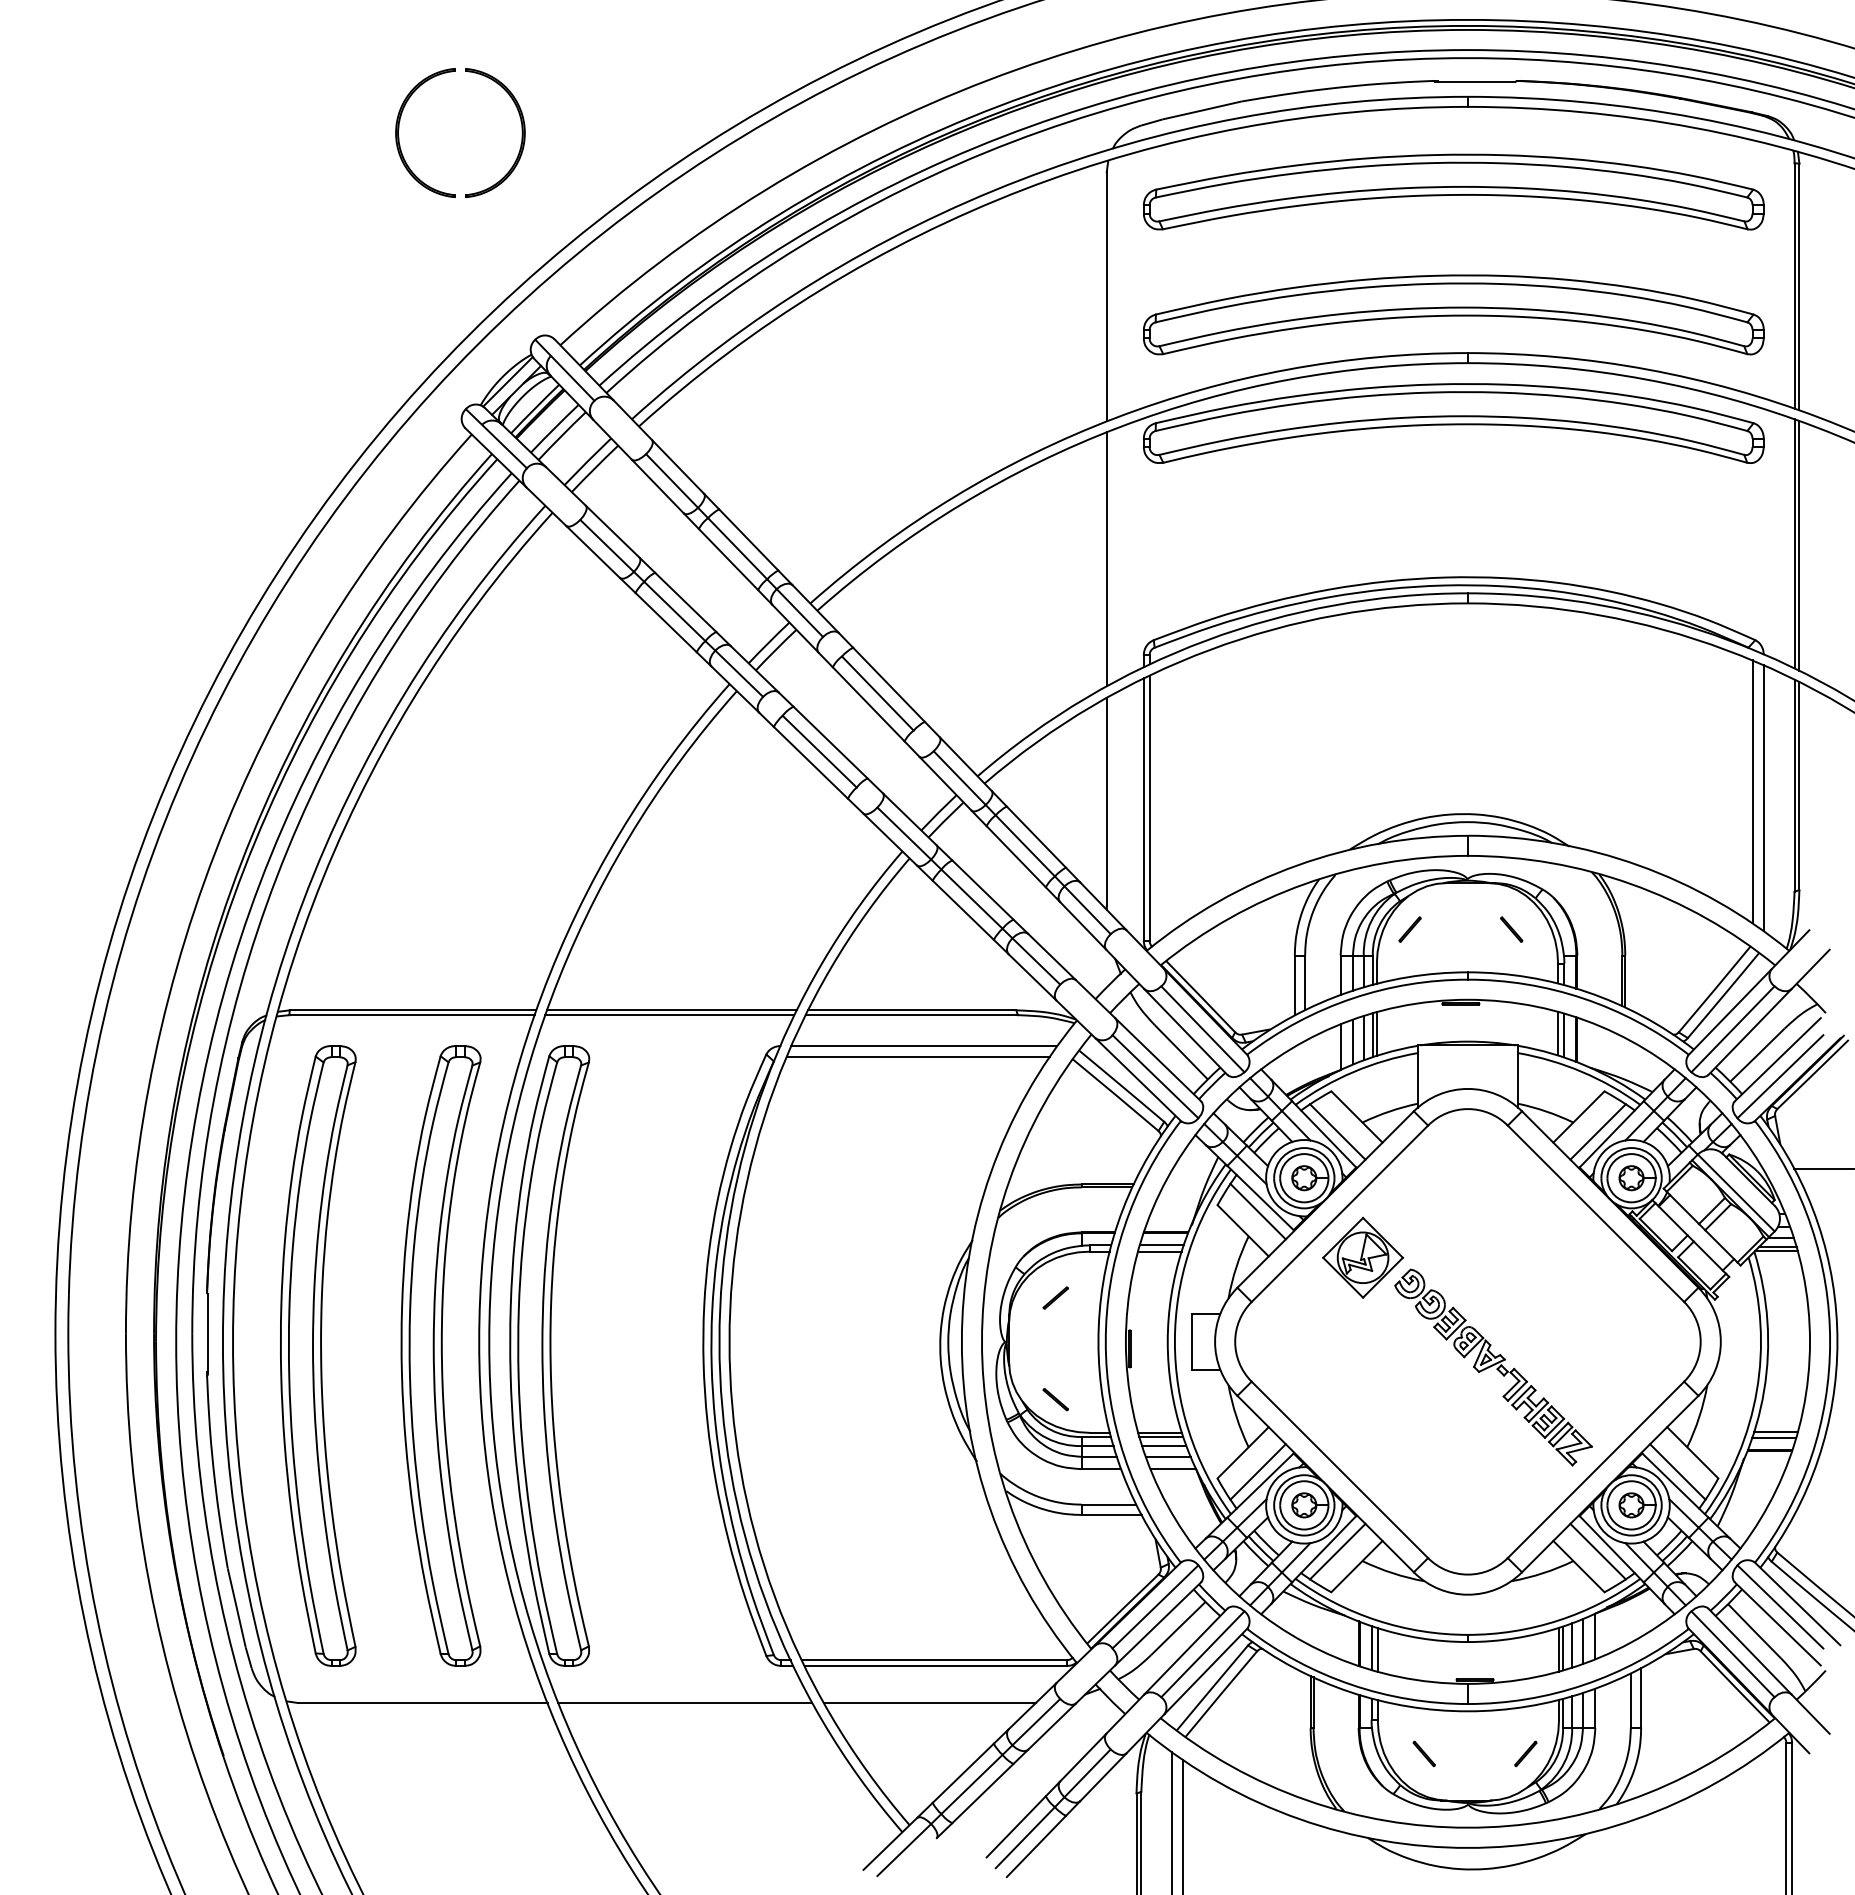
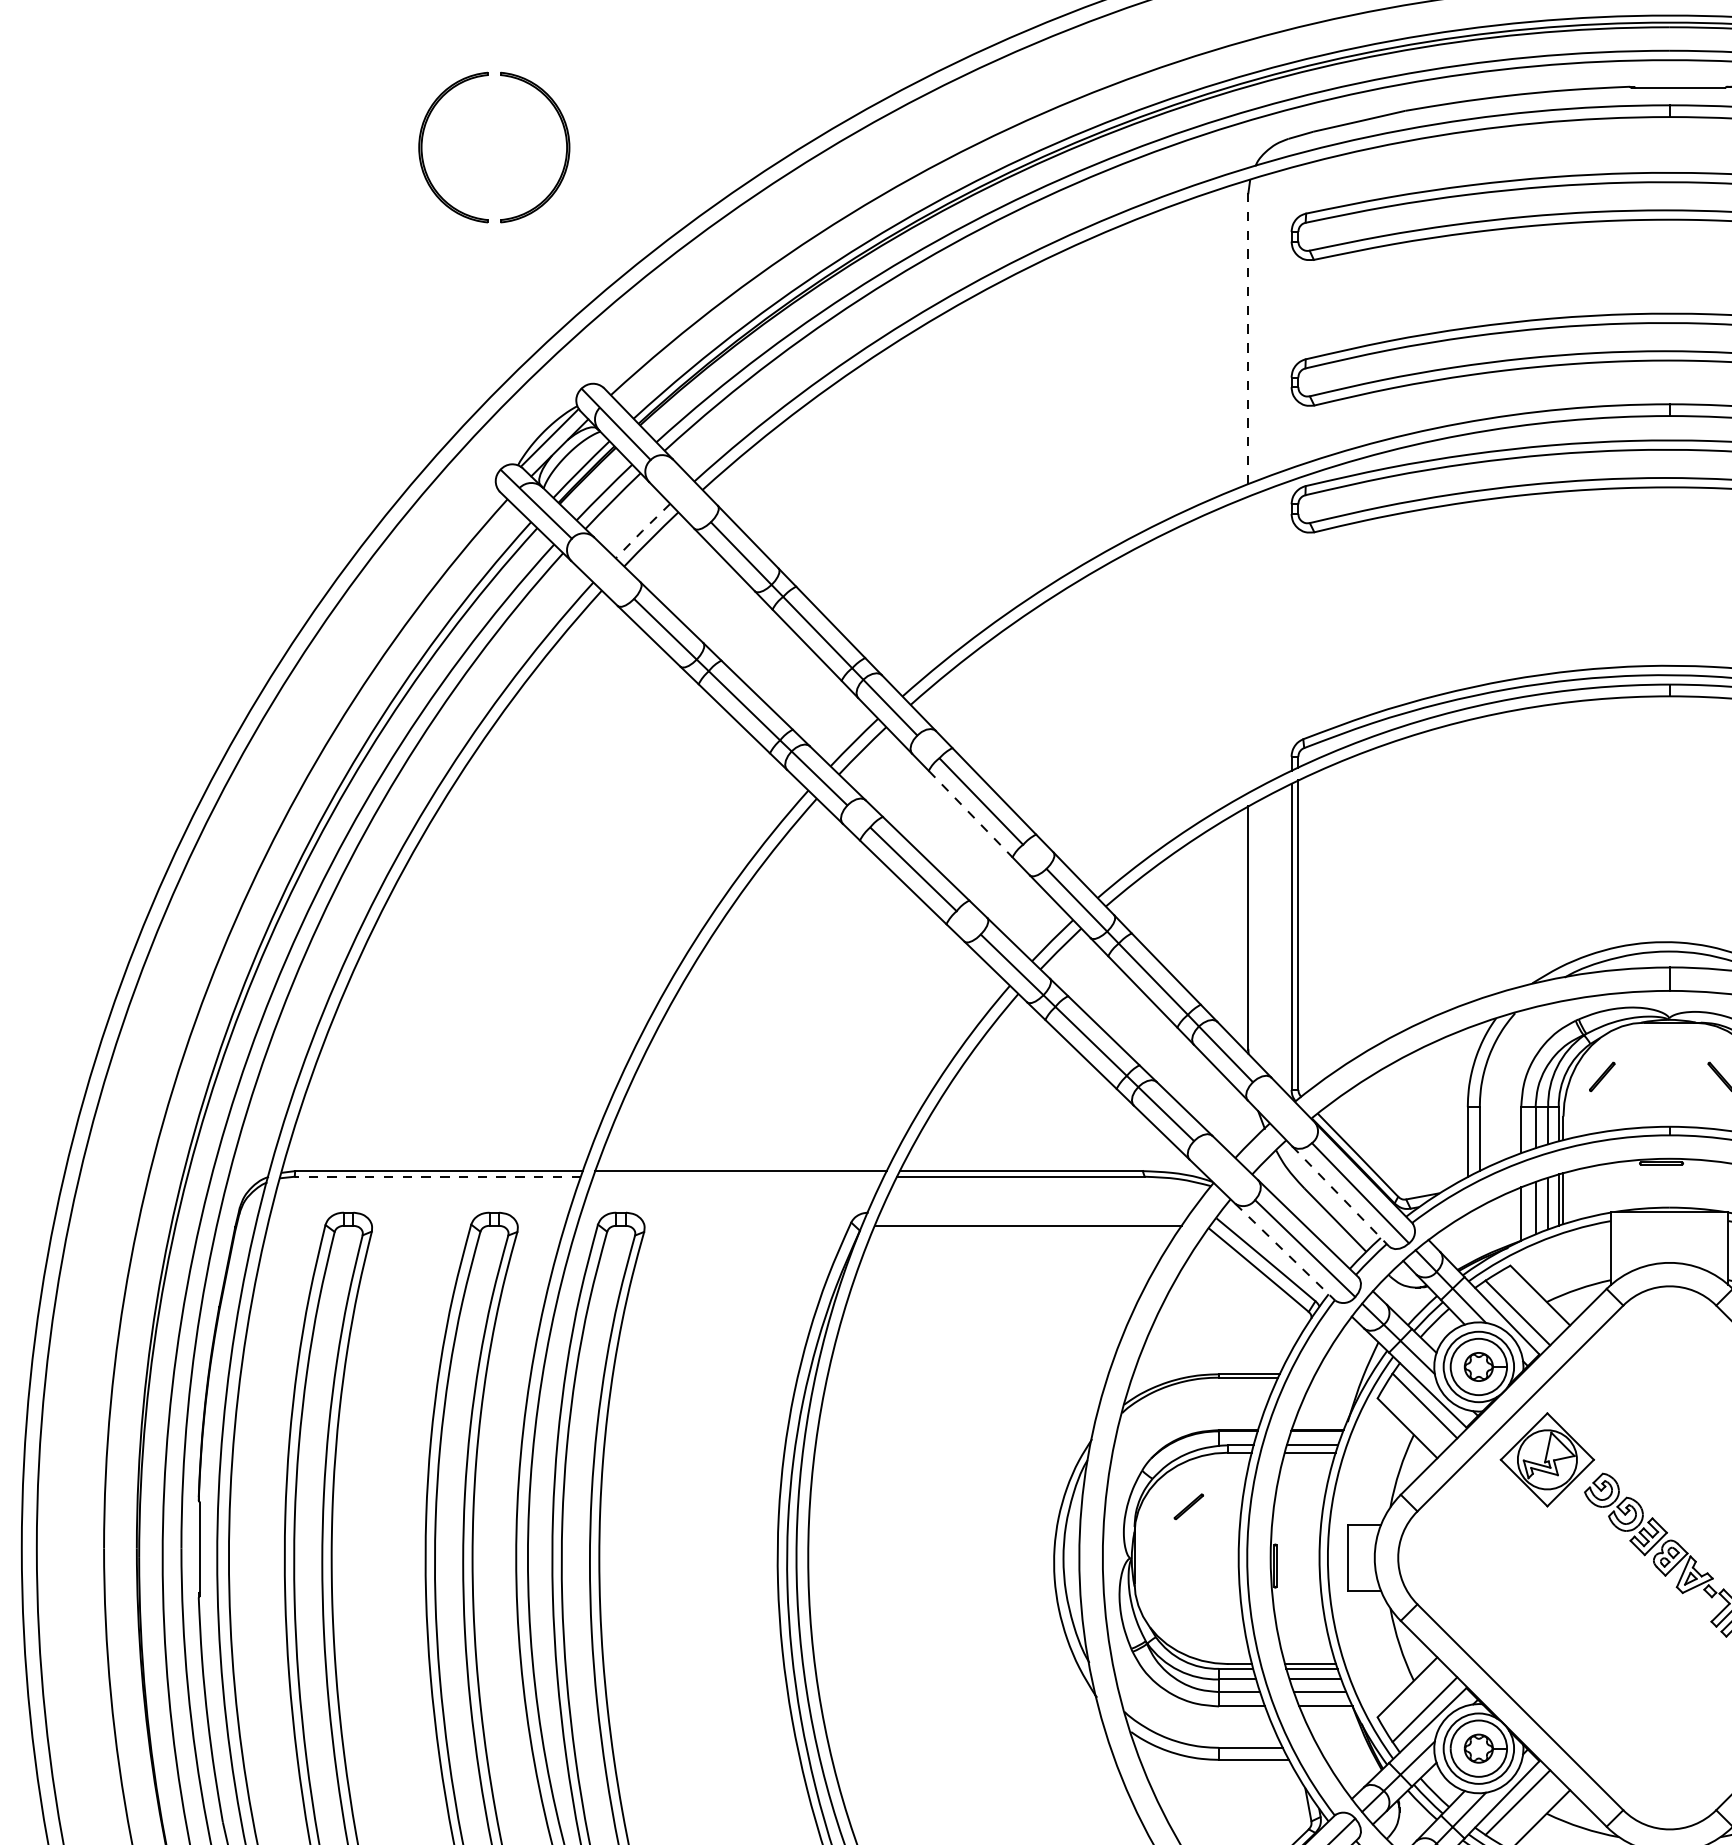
line: (1106, 296) -> (1248, 338), solid -> dashed
line: (587, 461) -> (642, 530), solid -> dashed
line: (1106, 559) -> (1248, 645), removed
line: (868, 704) -> (970, 814), solid -> dashed
line: (412, 1015) -> (438, 1177), solid -> dashed
line: (669, 1015) -> (738, 1177), removed
line: (1185, 1031) -> (1340, 1195), solid -> dashed
line: (924, 1045) -> (1035, 1212), removed
line: (1138, 1079) -> (1285, 1251), solid -> dashed
line: (1055, 1399) -> (1188, 1625), removed

